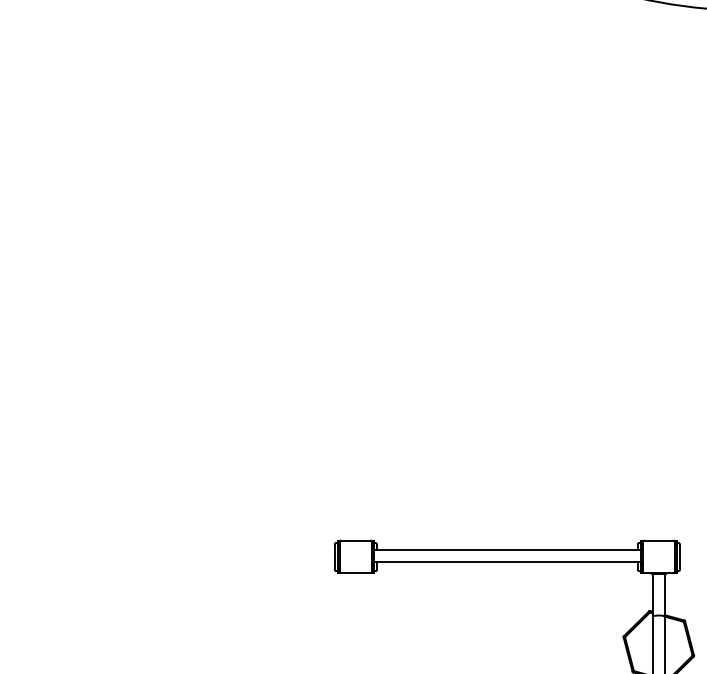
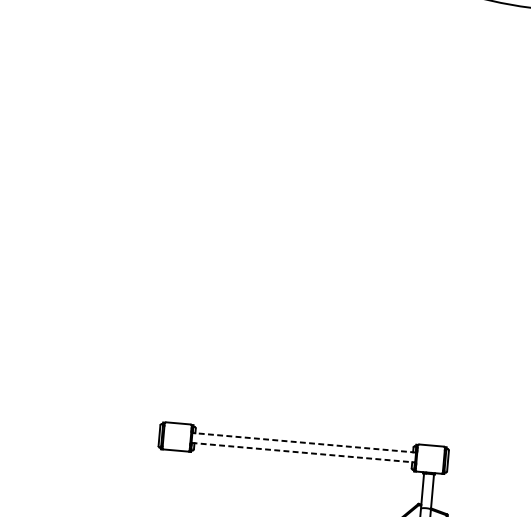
line: (507, 550) -> (304, 442), solid -> dashed
line: (507, 562) -> (303, 452), solid -> dashed

